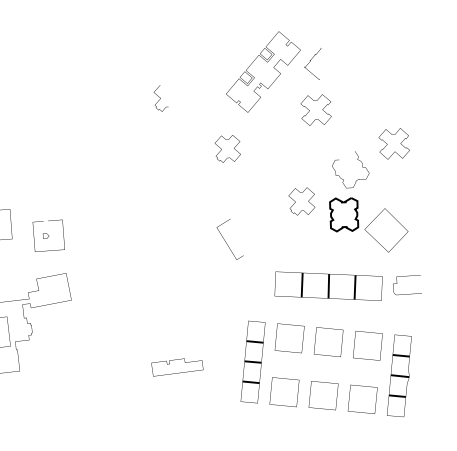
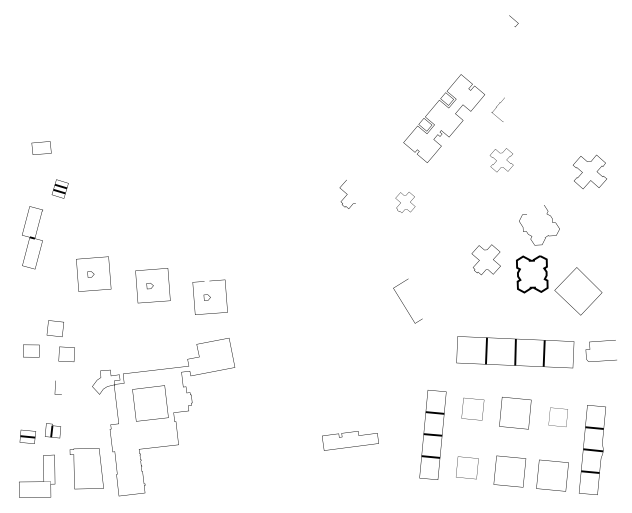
part: (312, 63) -> (497, 109), size x0.7
part: (160, 98) -> (347, 194), moved
part: (315, 110) -> (501, 160), size x0.7
part: (393, 143) -> (589, 171), moved
part: (227, 148) -> (405, 202), size x0.7
part: (289, 338) -> (472, 409), size x0.7
part: (368, 346) -> (558, 417), size x0.6
part: (284, 391) -> (467, 467), size x0.7

